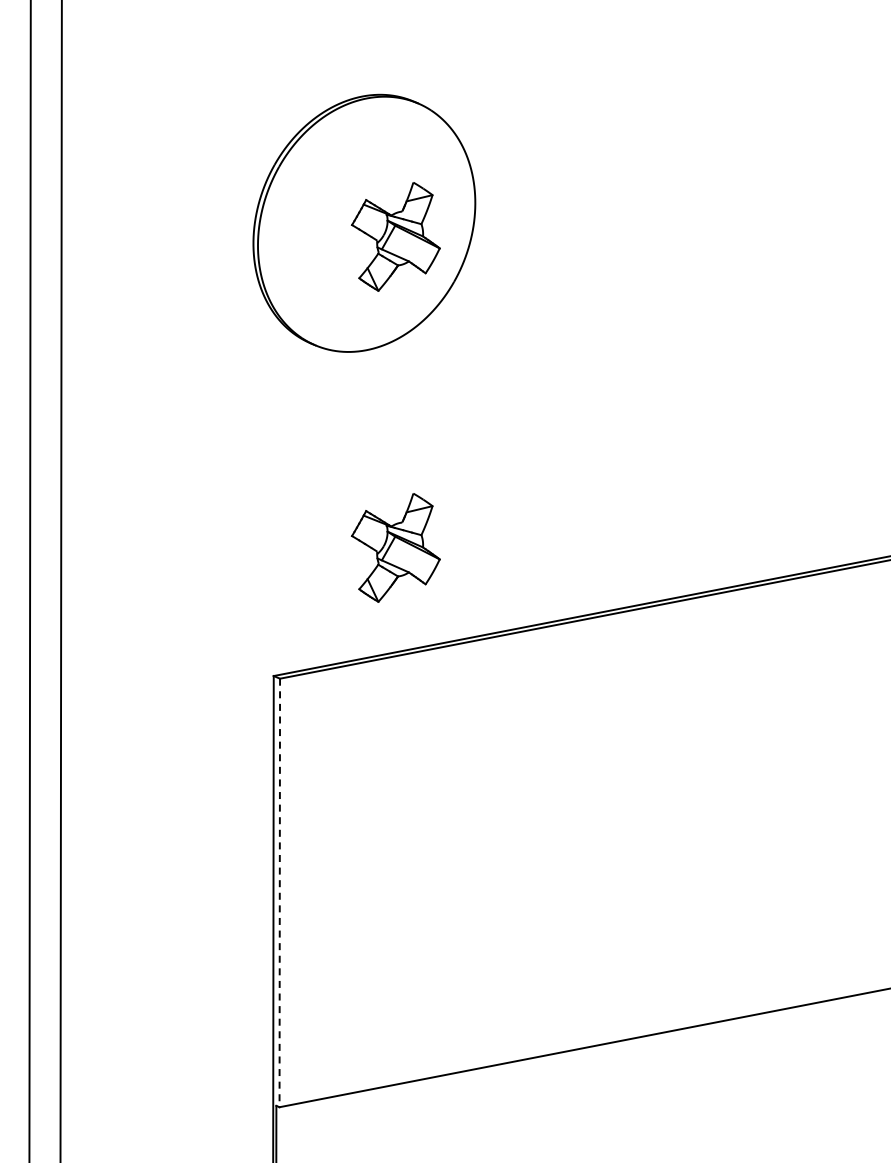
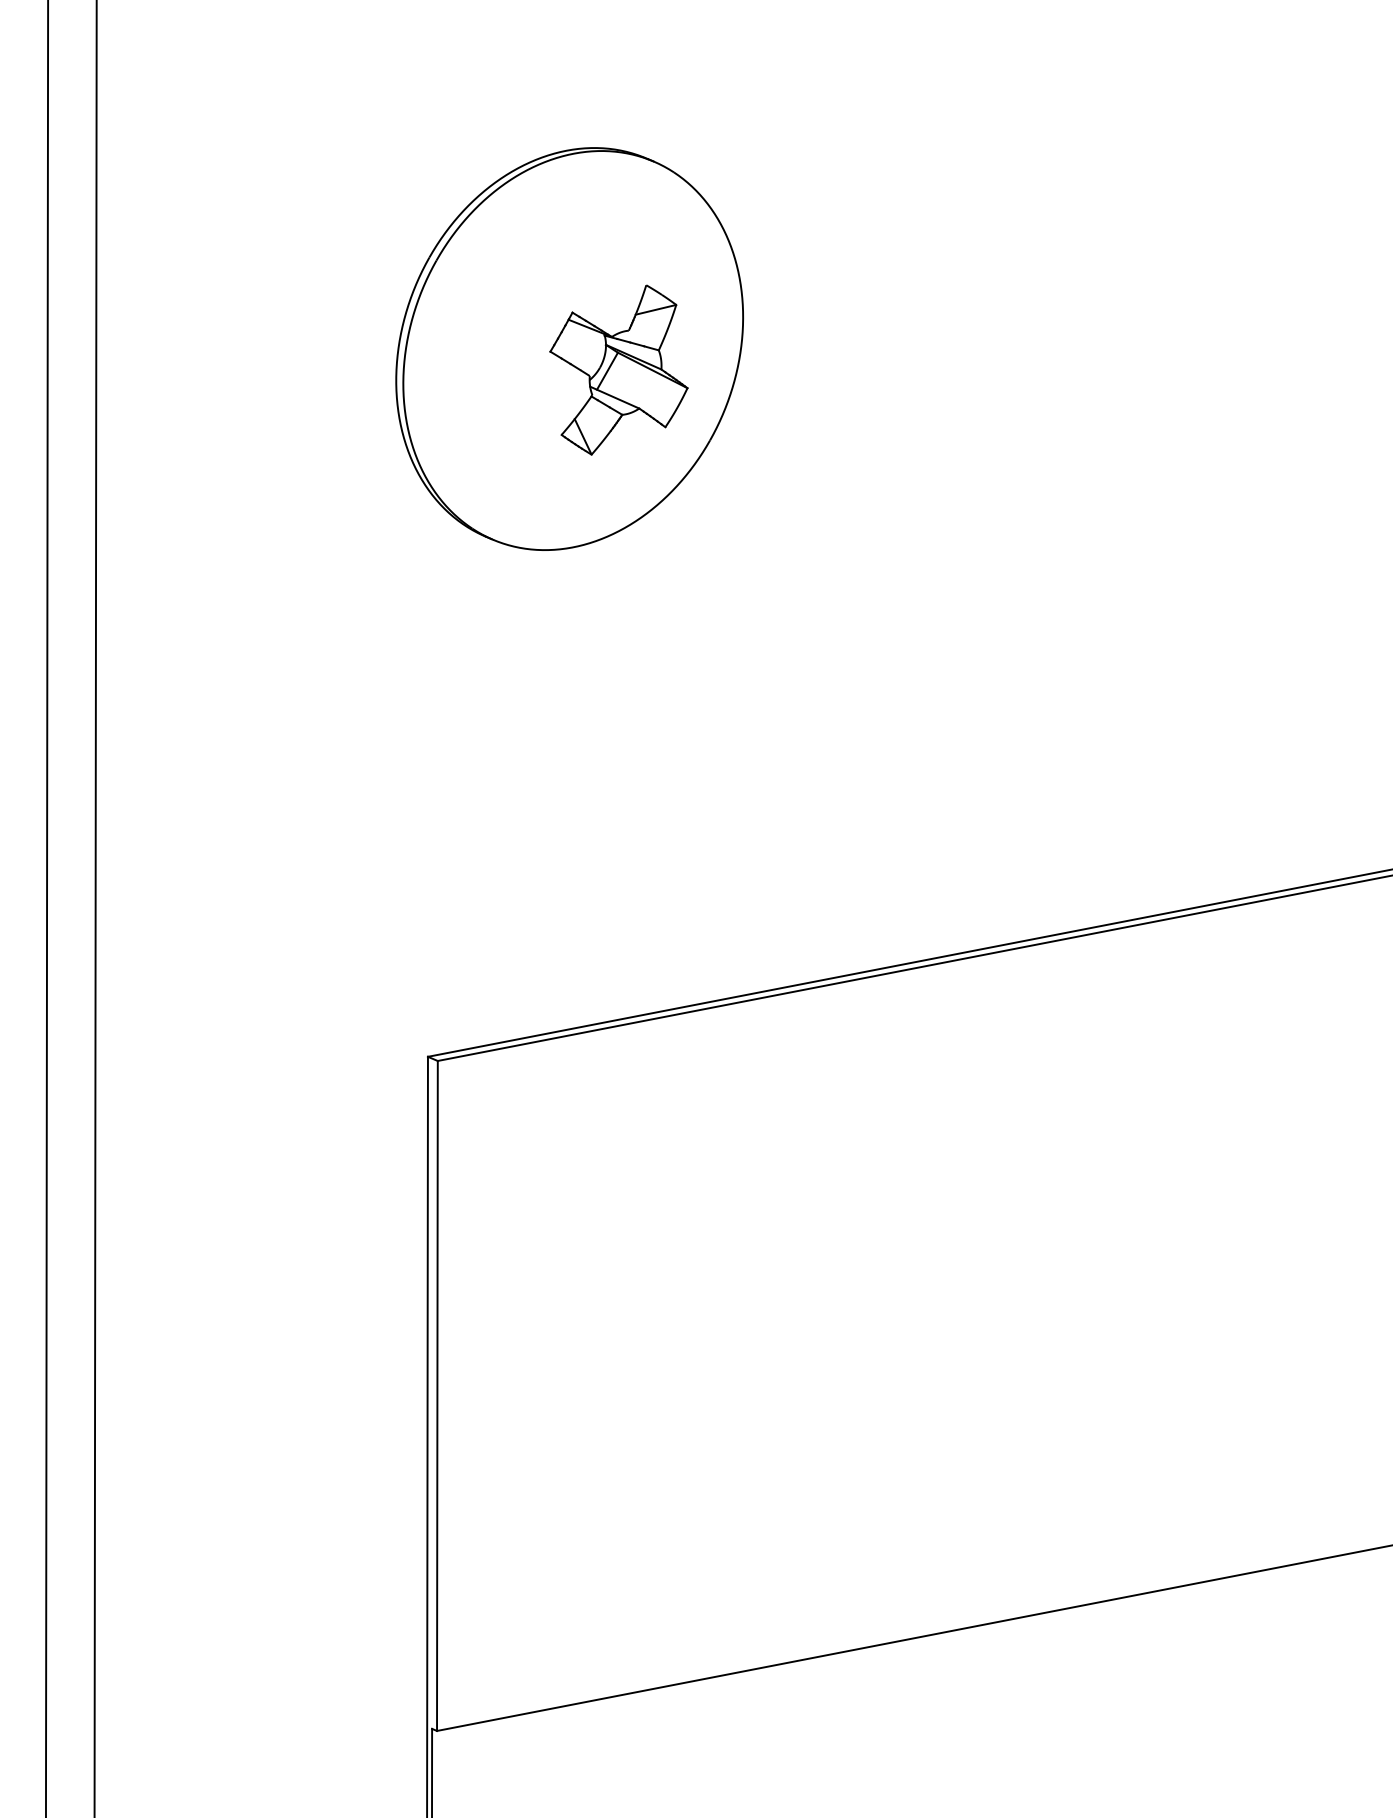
part: (395, 547) -> (618, 855), removed
line: (279, 893) -> (436, 1396), dashed -> solid

